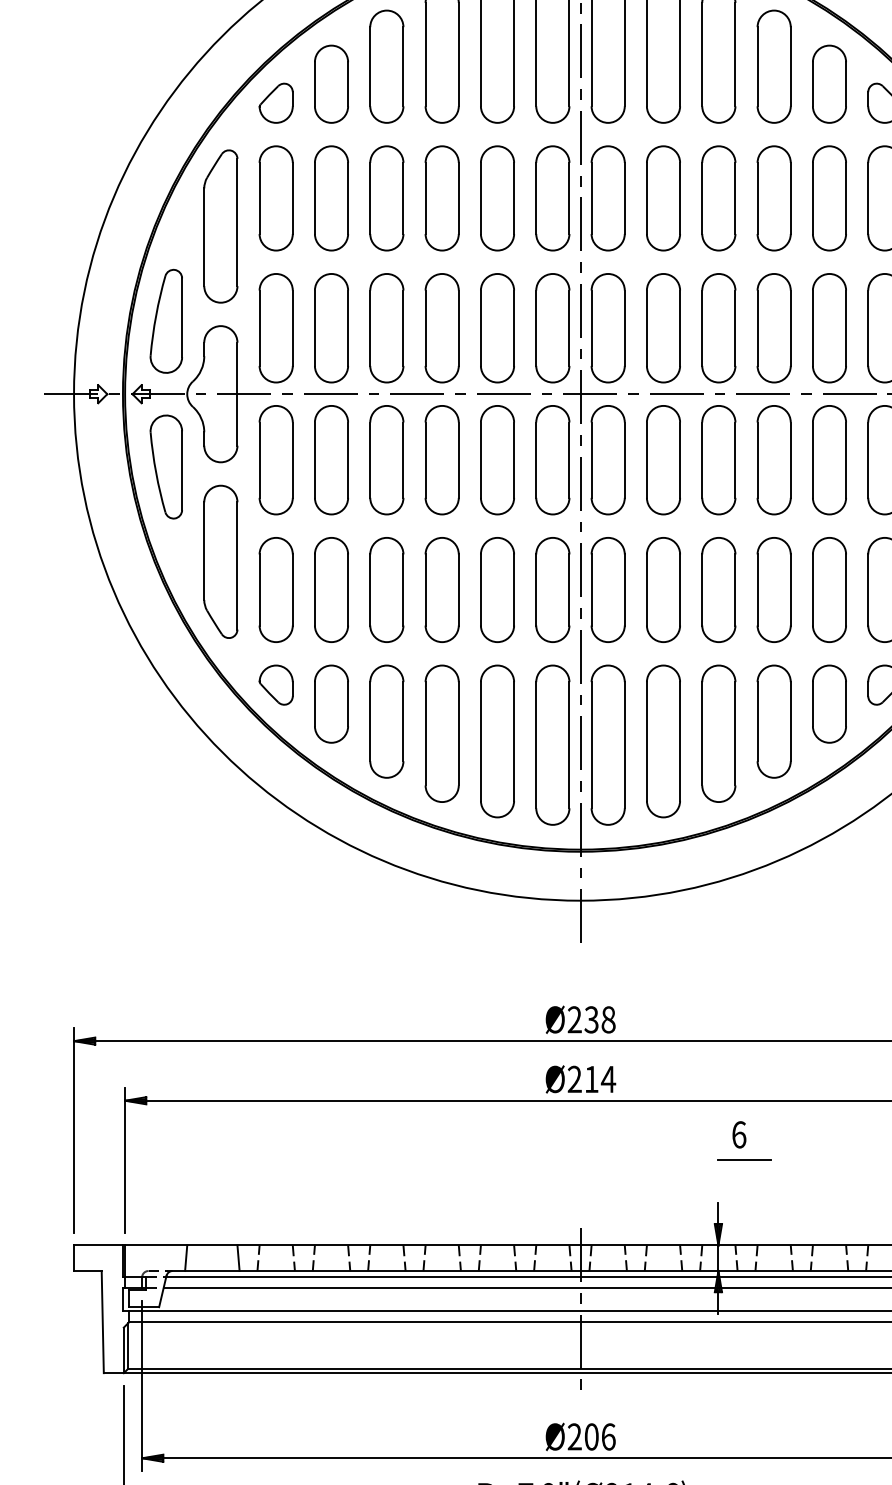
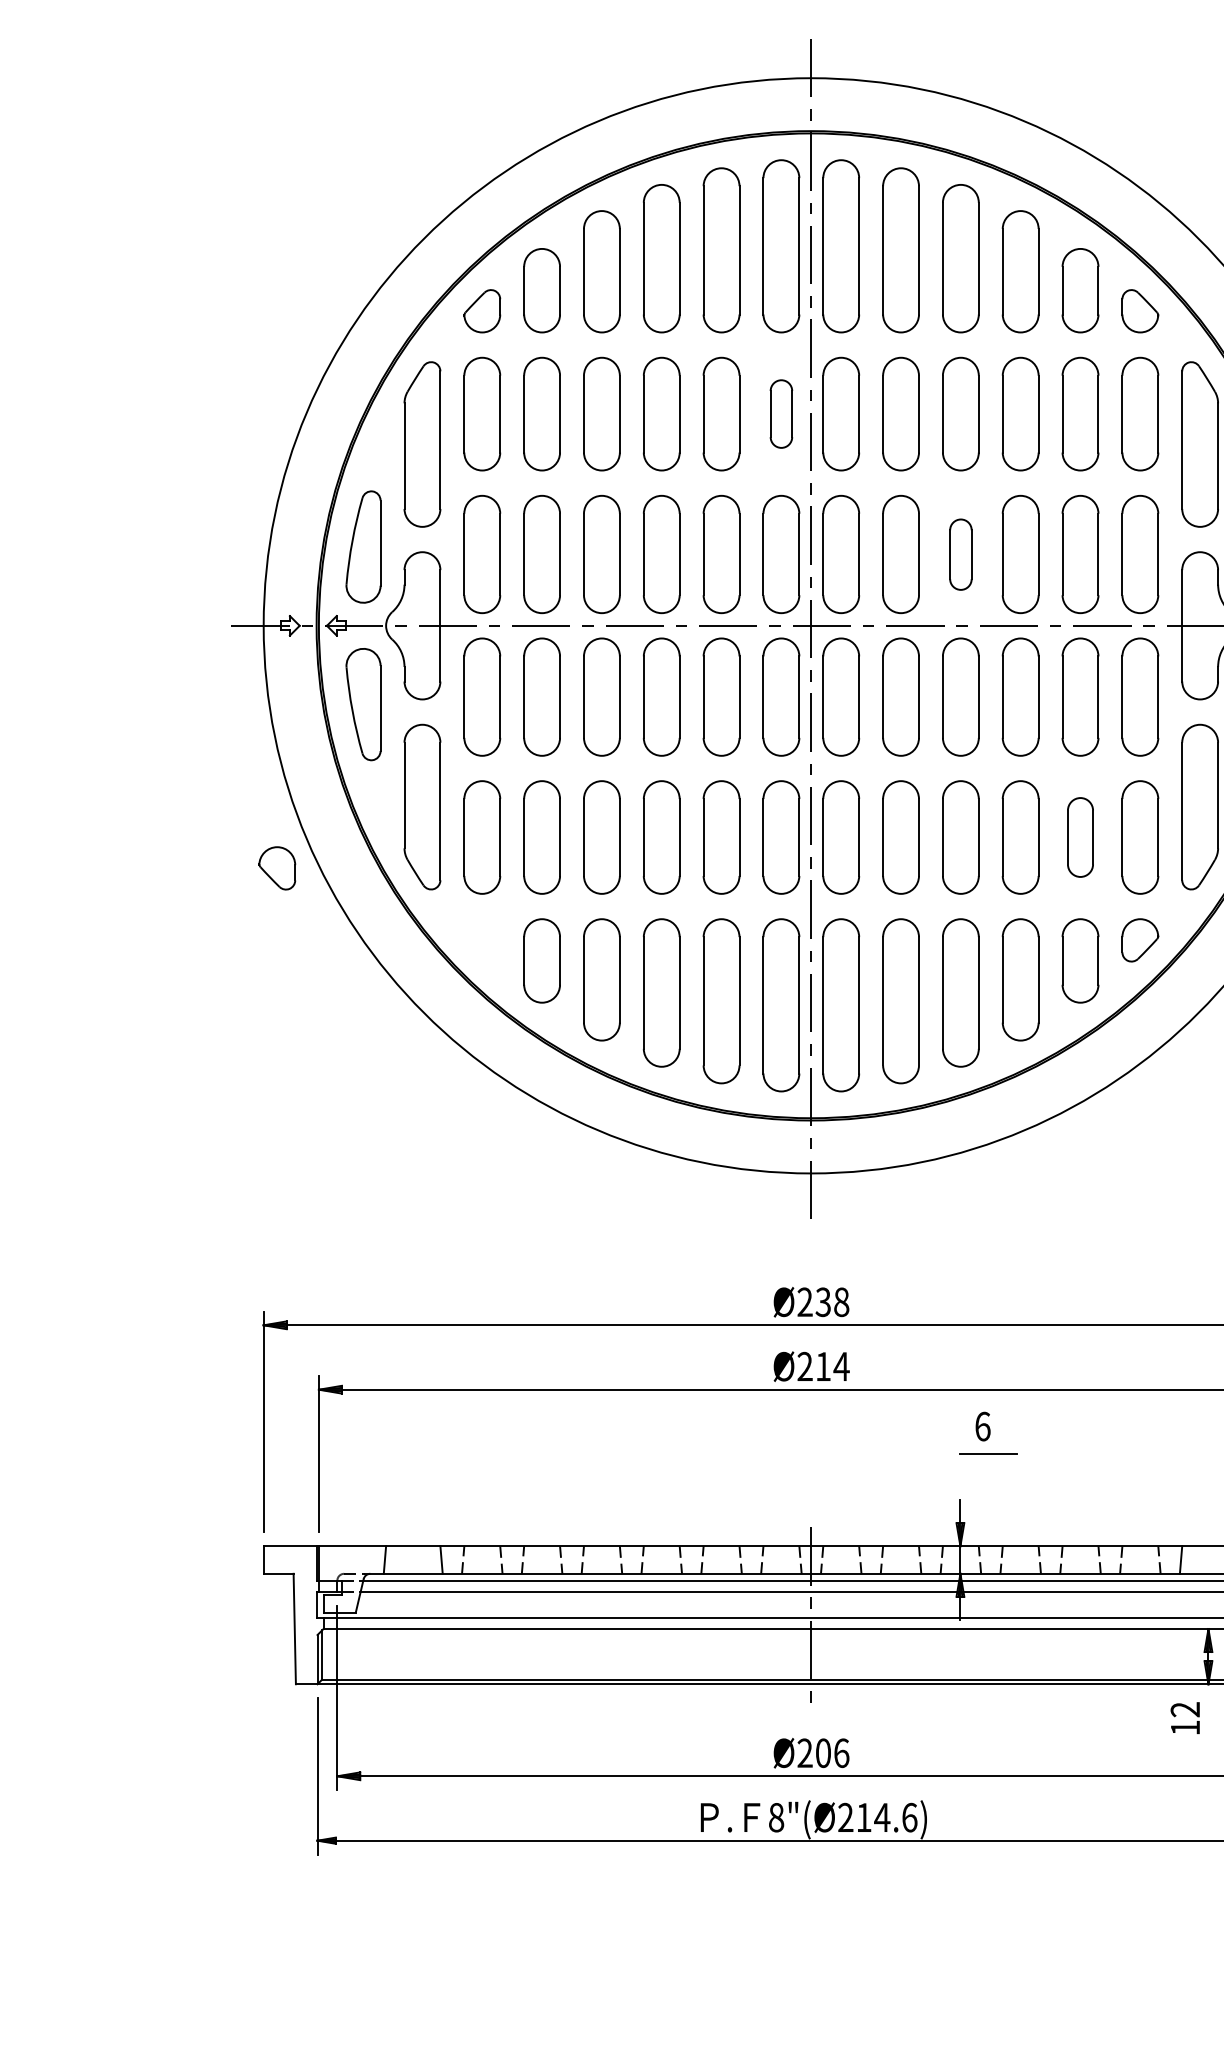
part: (552, 197) -> (781, 413), size x0.6
part: (718, 328) -> (960, 554), size x0.6
part: (829, 589) -> (1080, 837), size x0.7
part: (276, 685) -> (277, 868), moved

